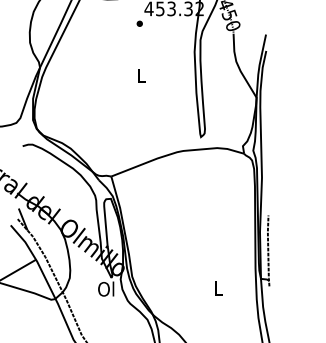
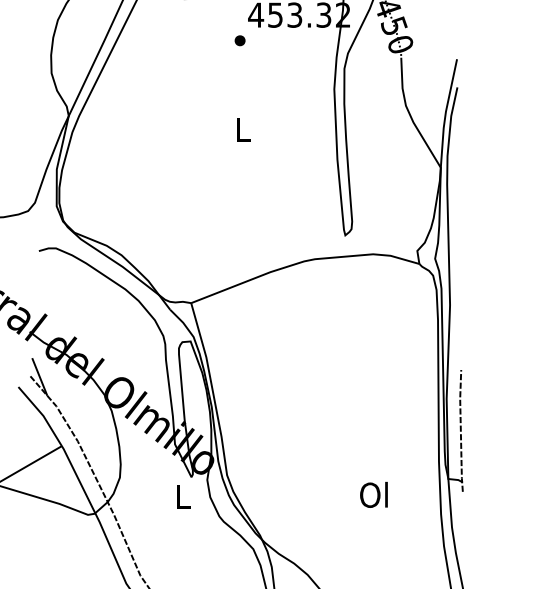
text: (217, 287) -> (373, 493), L -> Ol
text: (106, 288) -> (182, 495), Ol -> L

